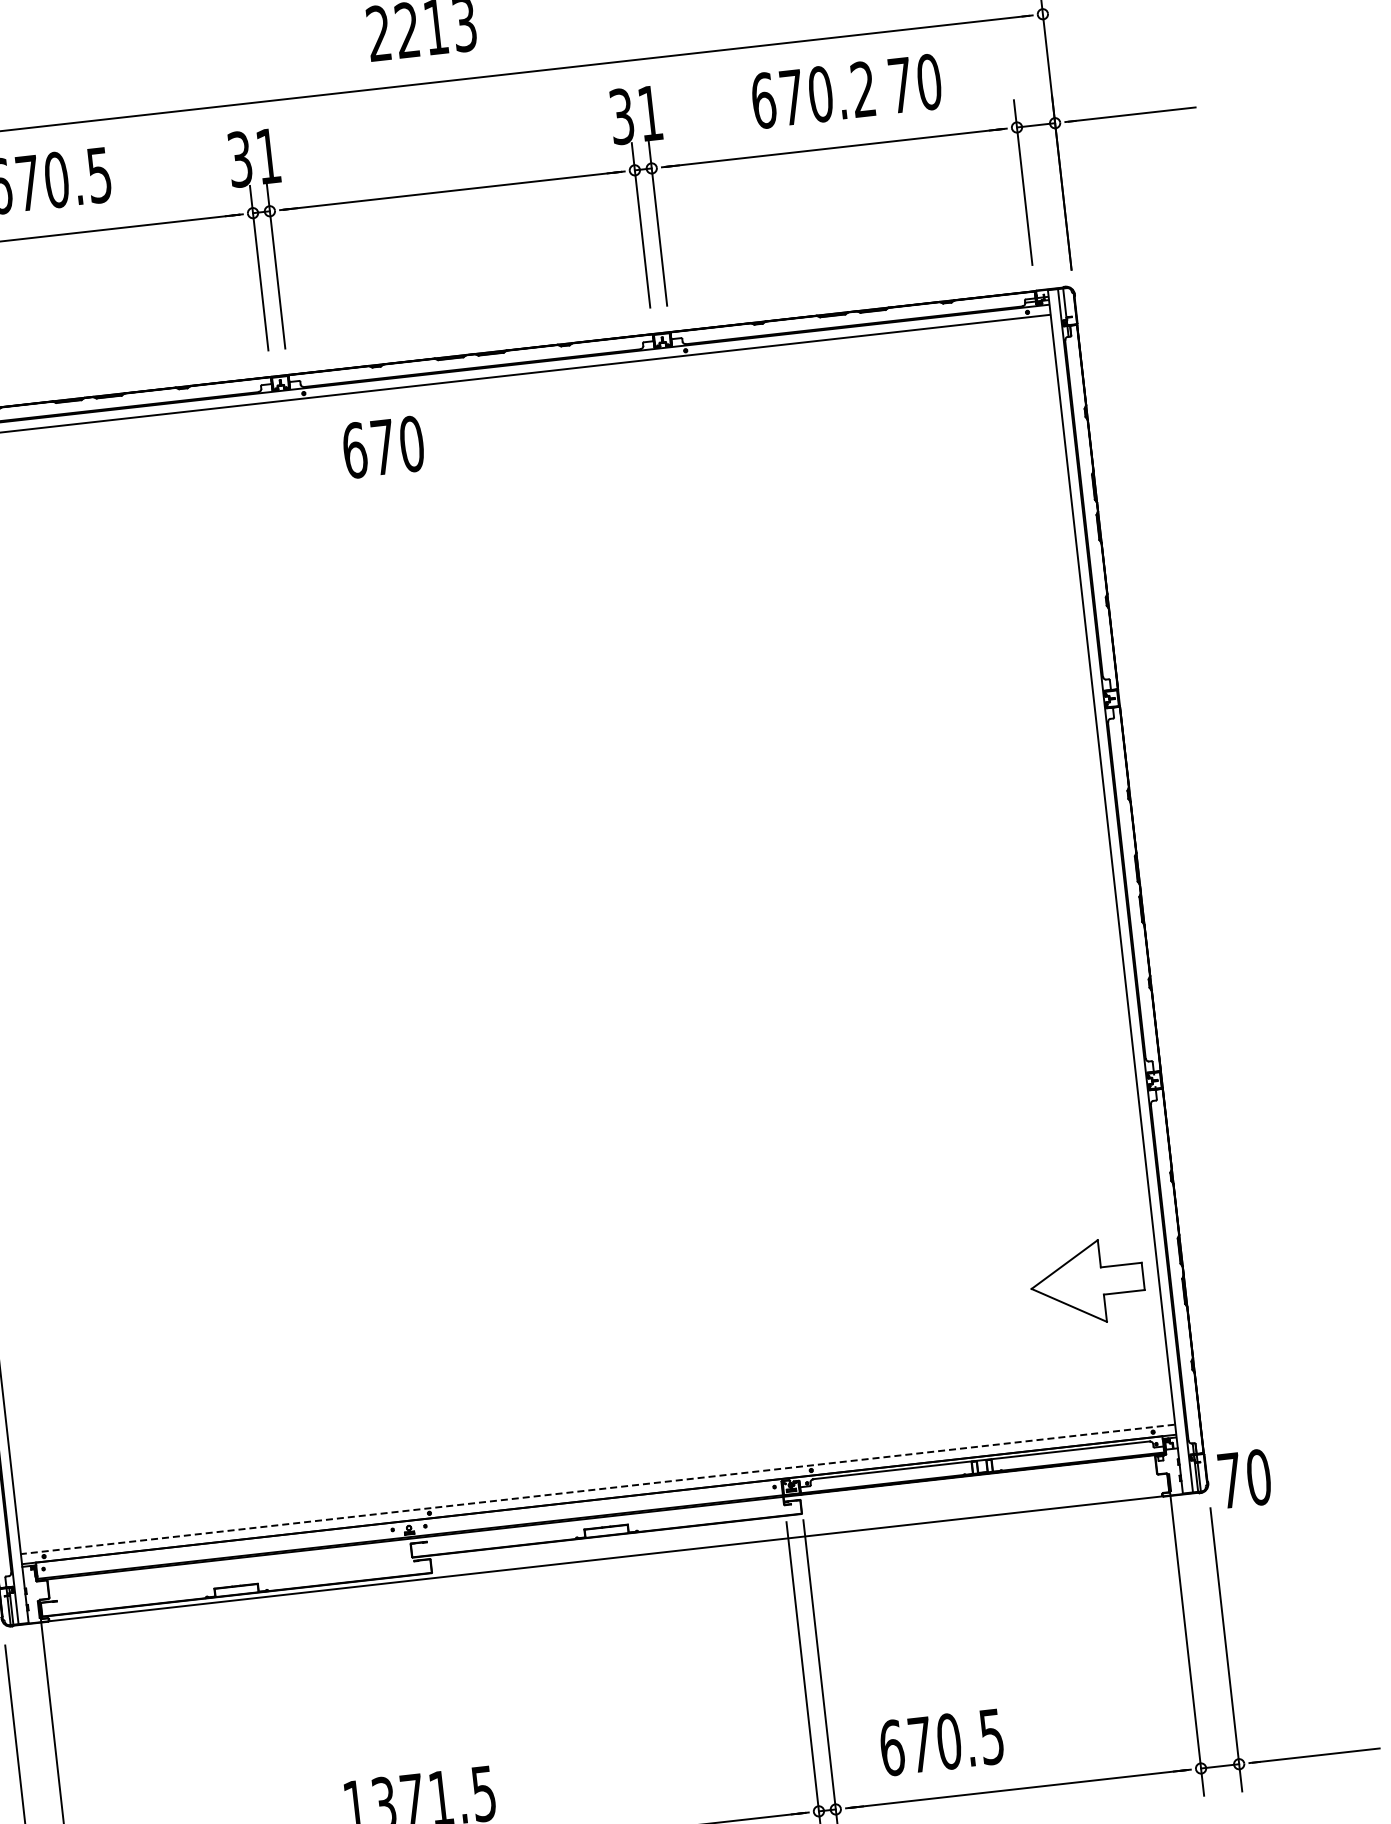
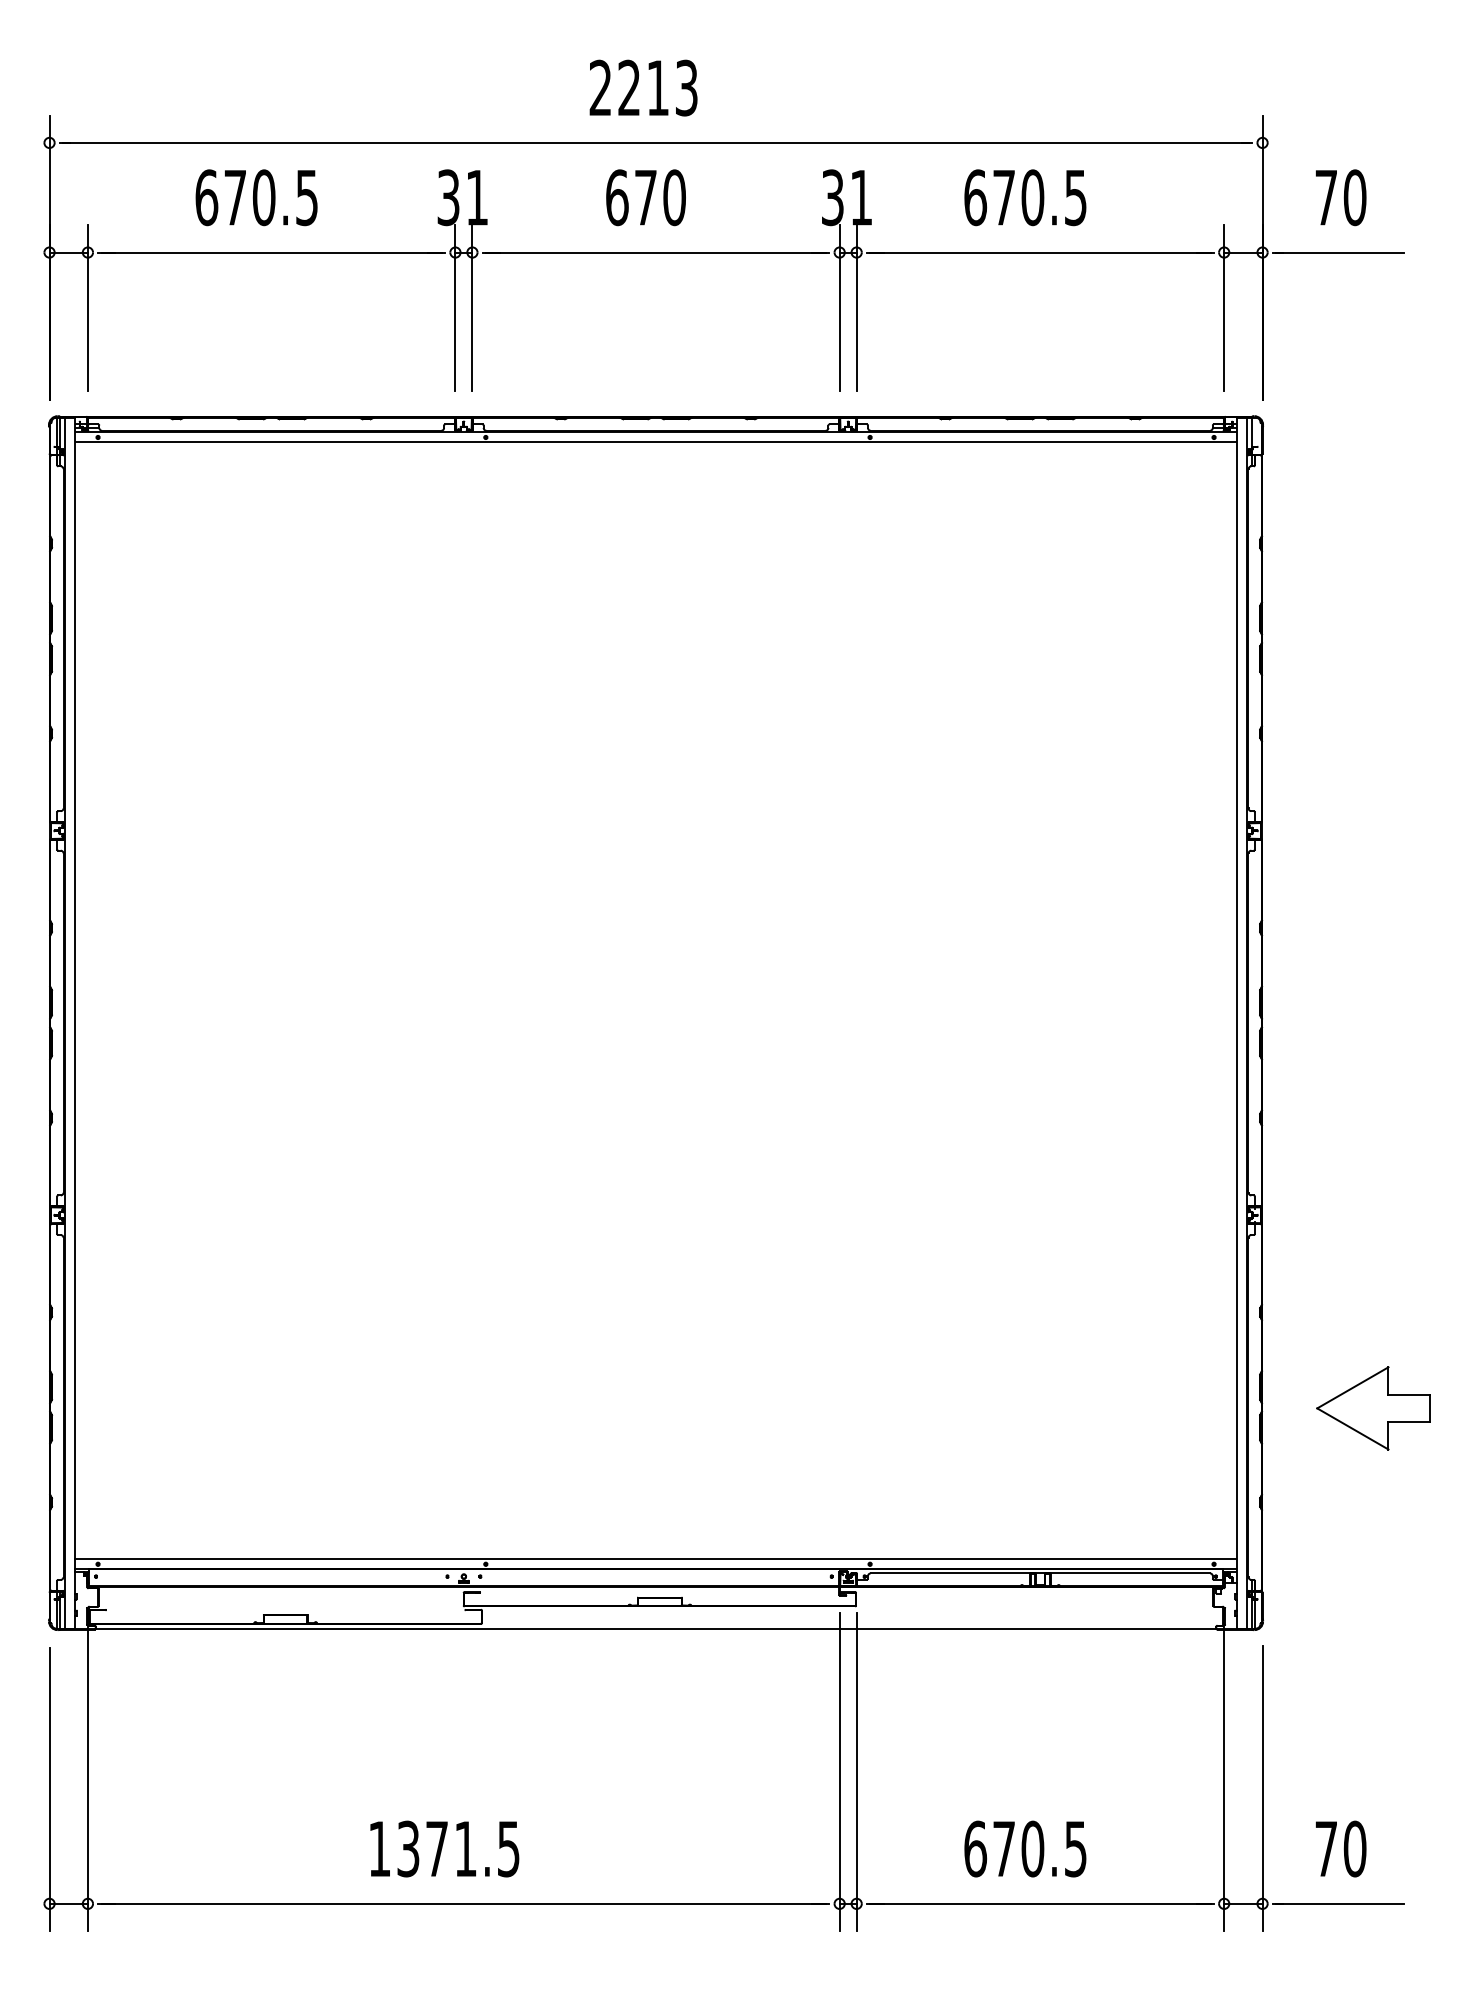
text: (915, 83) -> (1341, 197), moved
text: (863, 89) -> (1075, 197), 670.2 -> 670.5
text: (382, 447) -> (645, 197), moved
part: (1087, 1282) -> (1373, 1408), moved
text: (1245, 1478) -> (1341, 1848), moved
line: (597, 1489) -> (655, 1559), dashed -> solid
text: (941, 1741) -> (1025, 1848), moved

